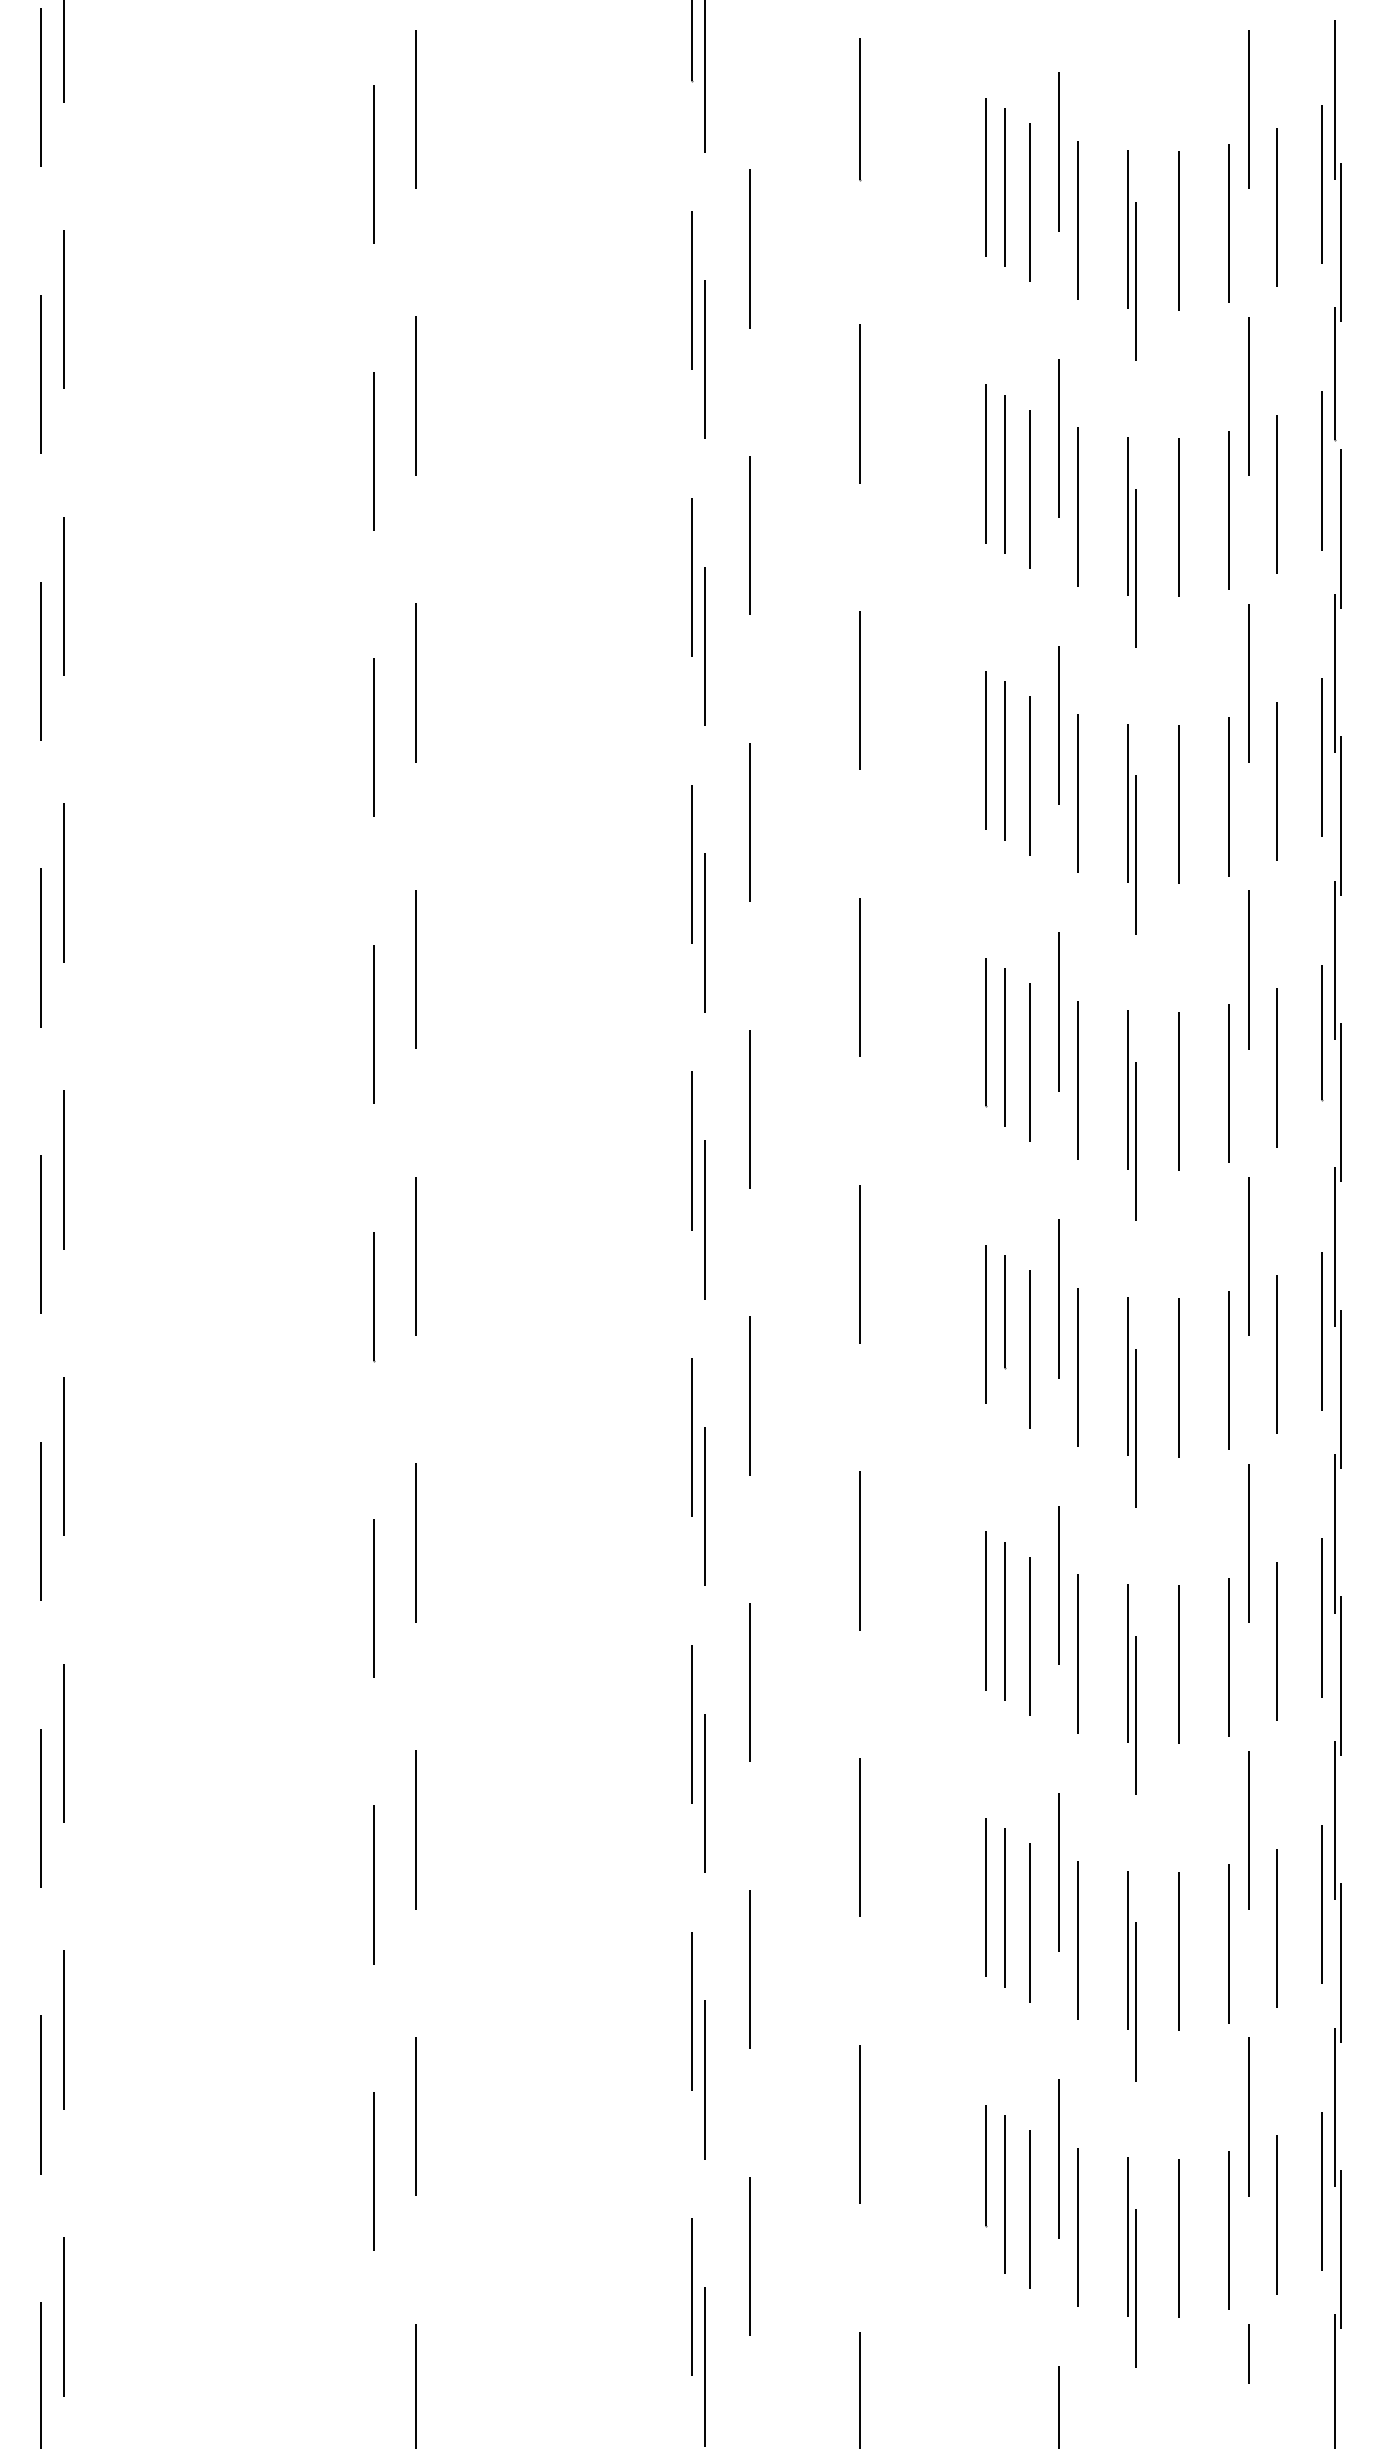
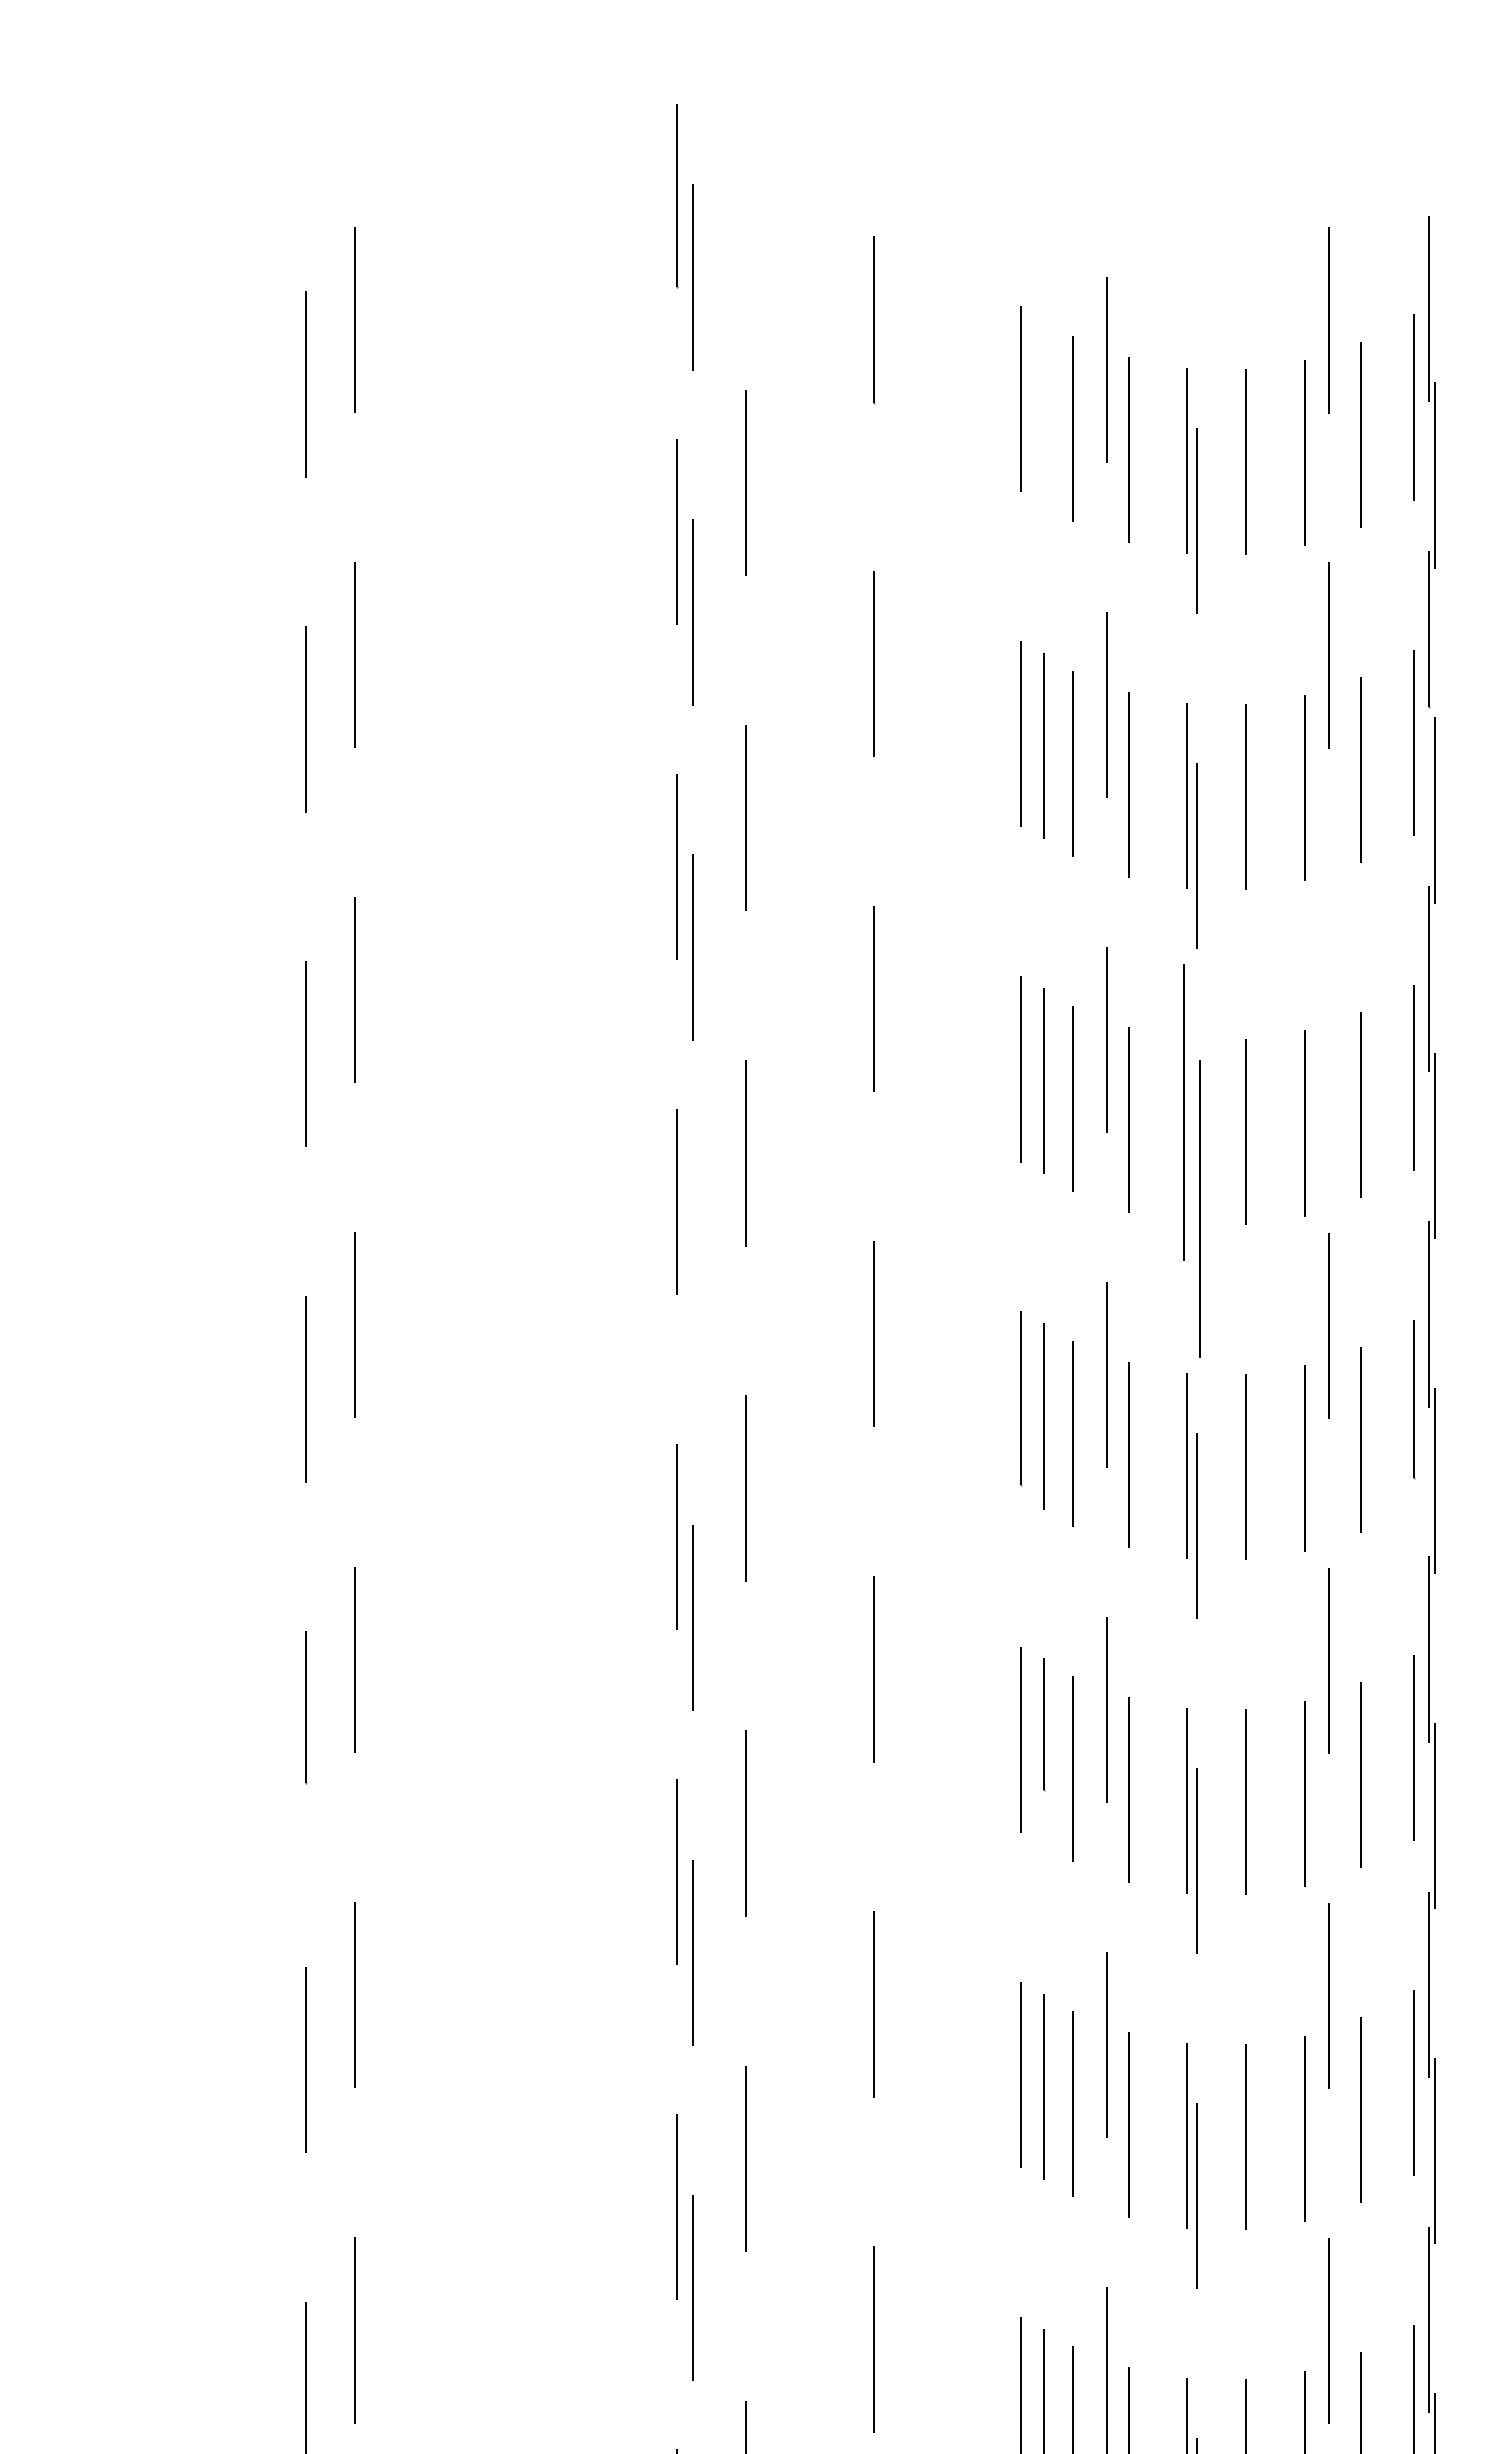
line: (1004, 187) -> (1042, 411), removed
line: (1249, 682) -> (1328, 989), removed
part: (1131, 829) -> (1190, 1161), size x1.6
line: (705, 932) -> (693, 1281), removed

